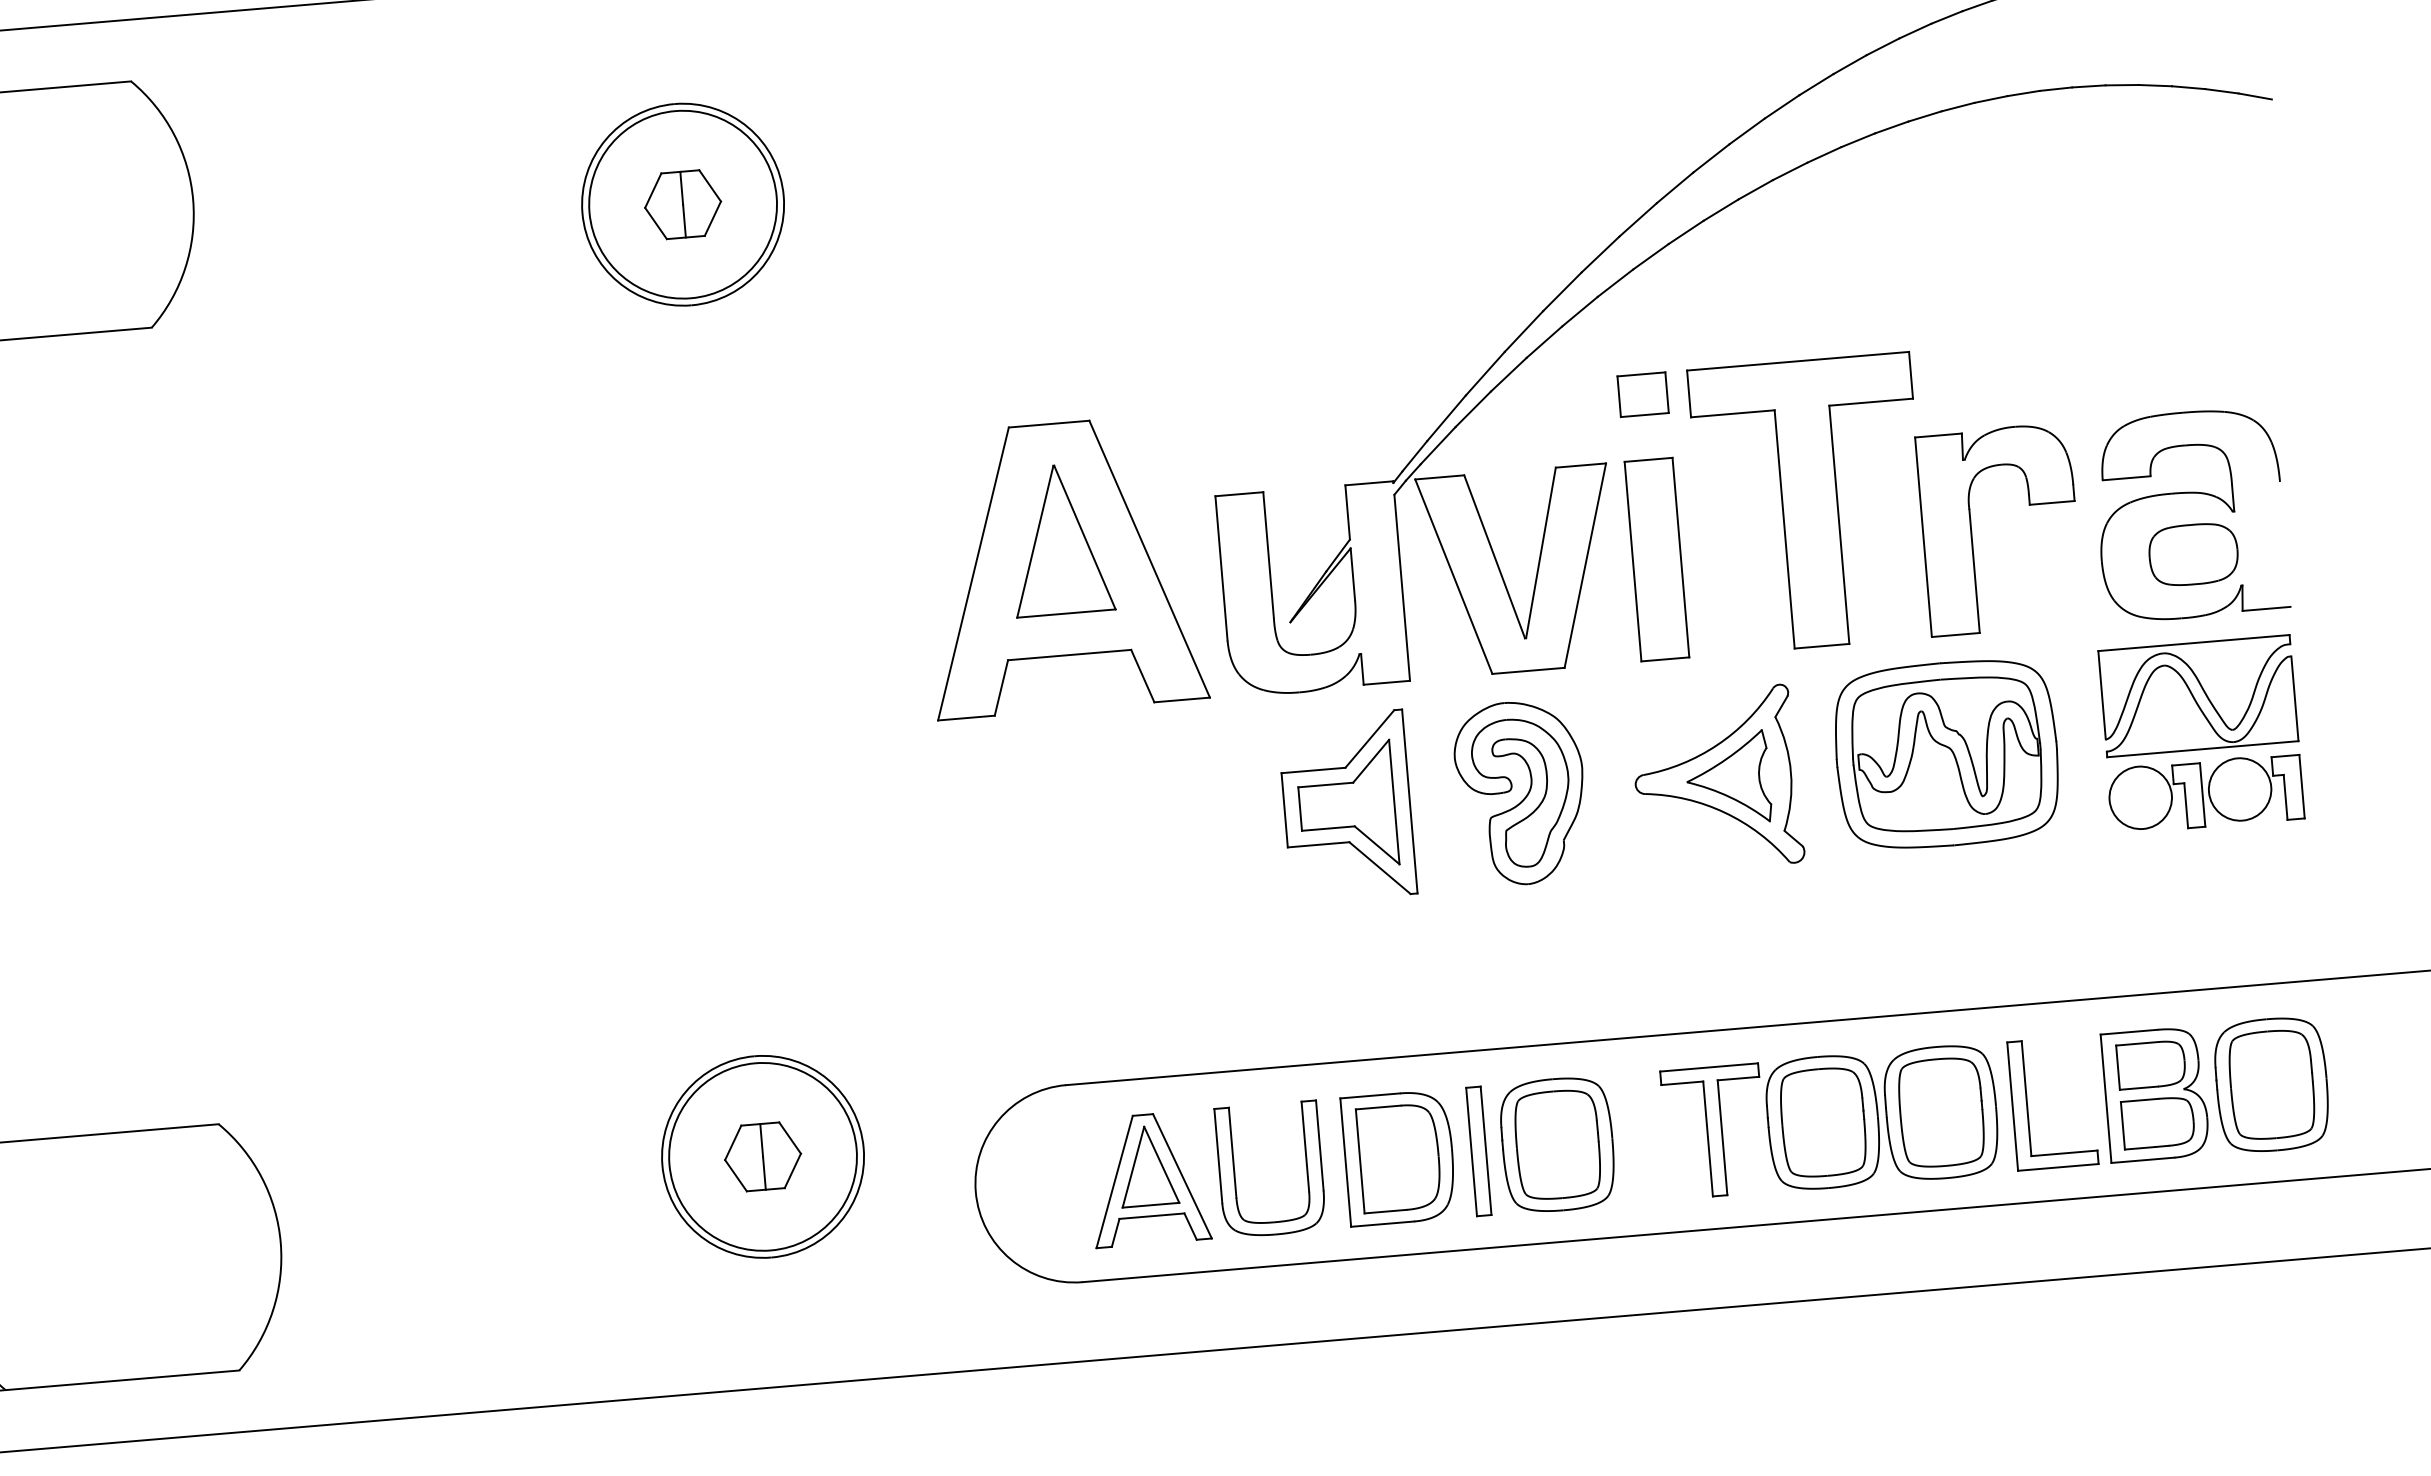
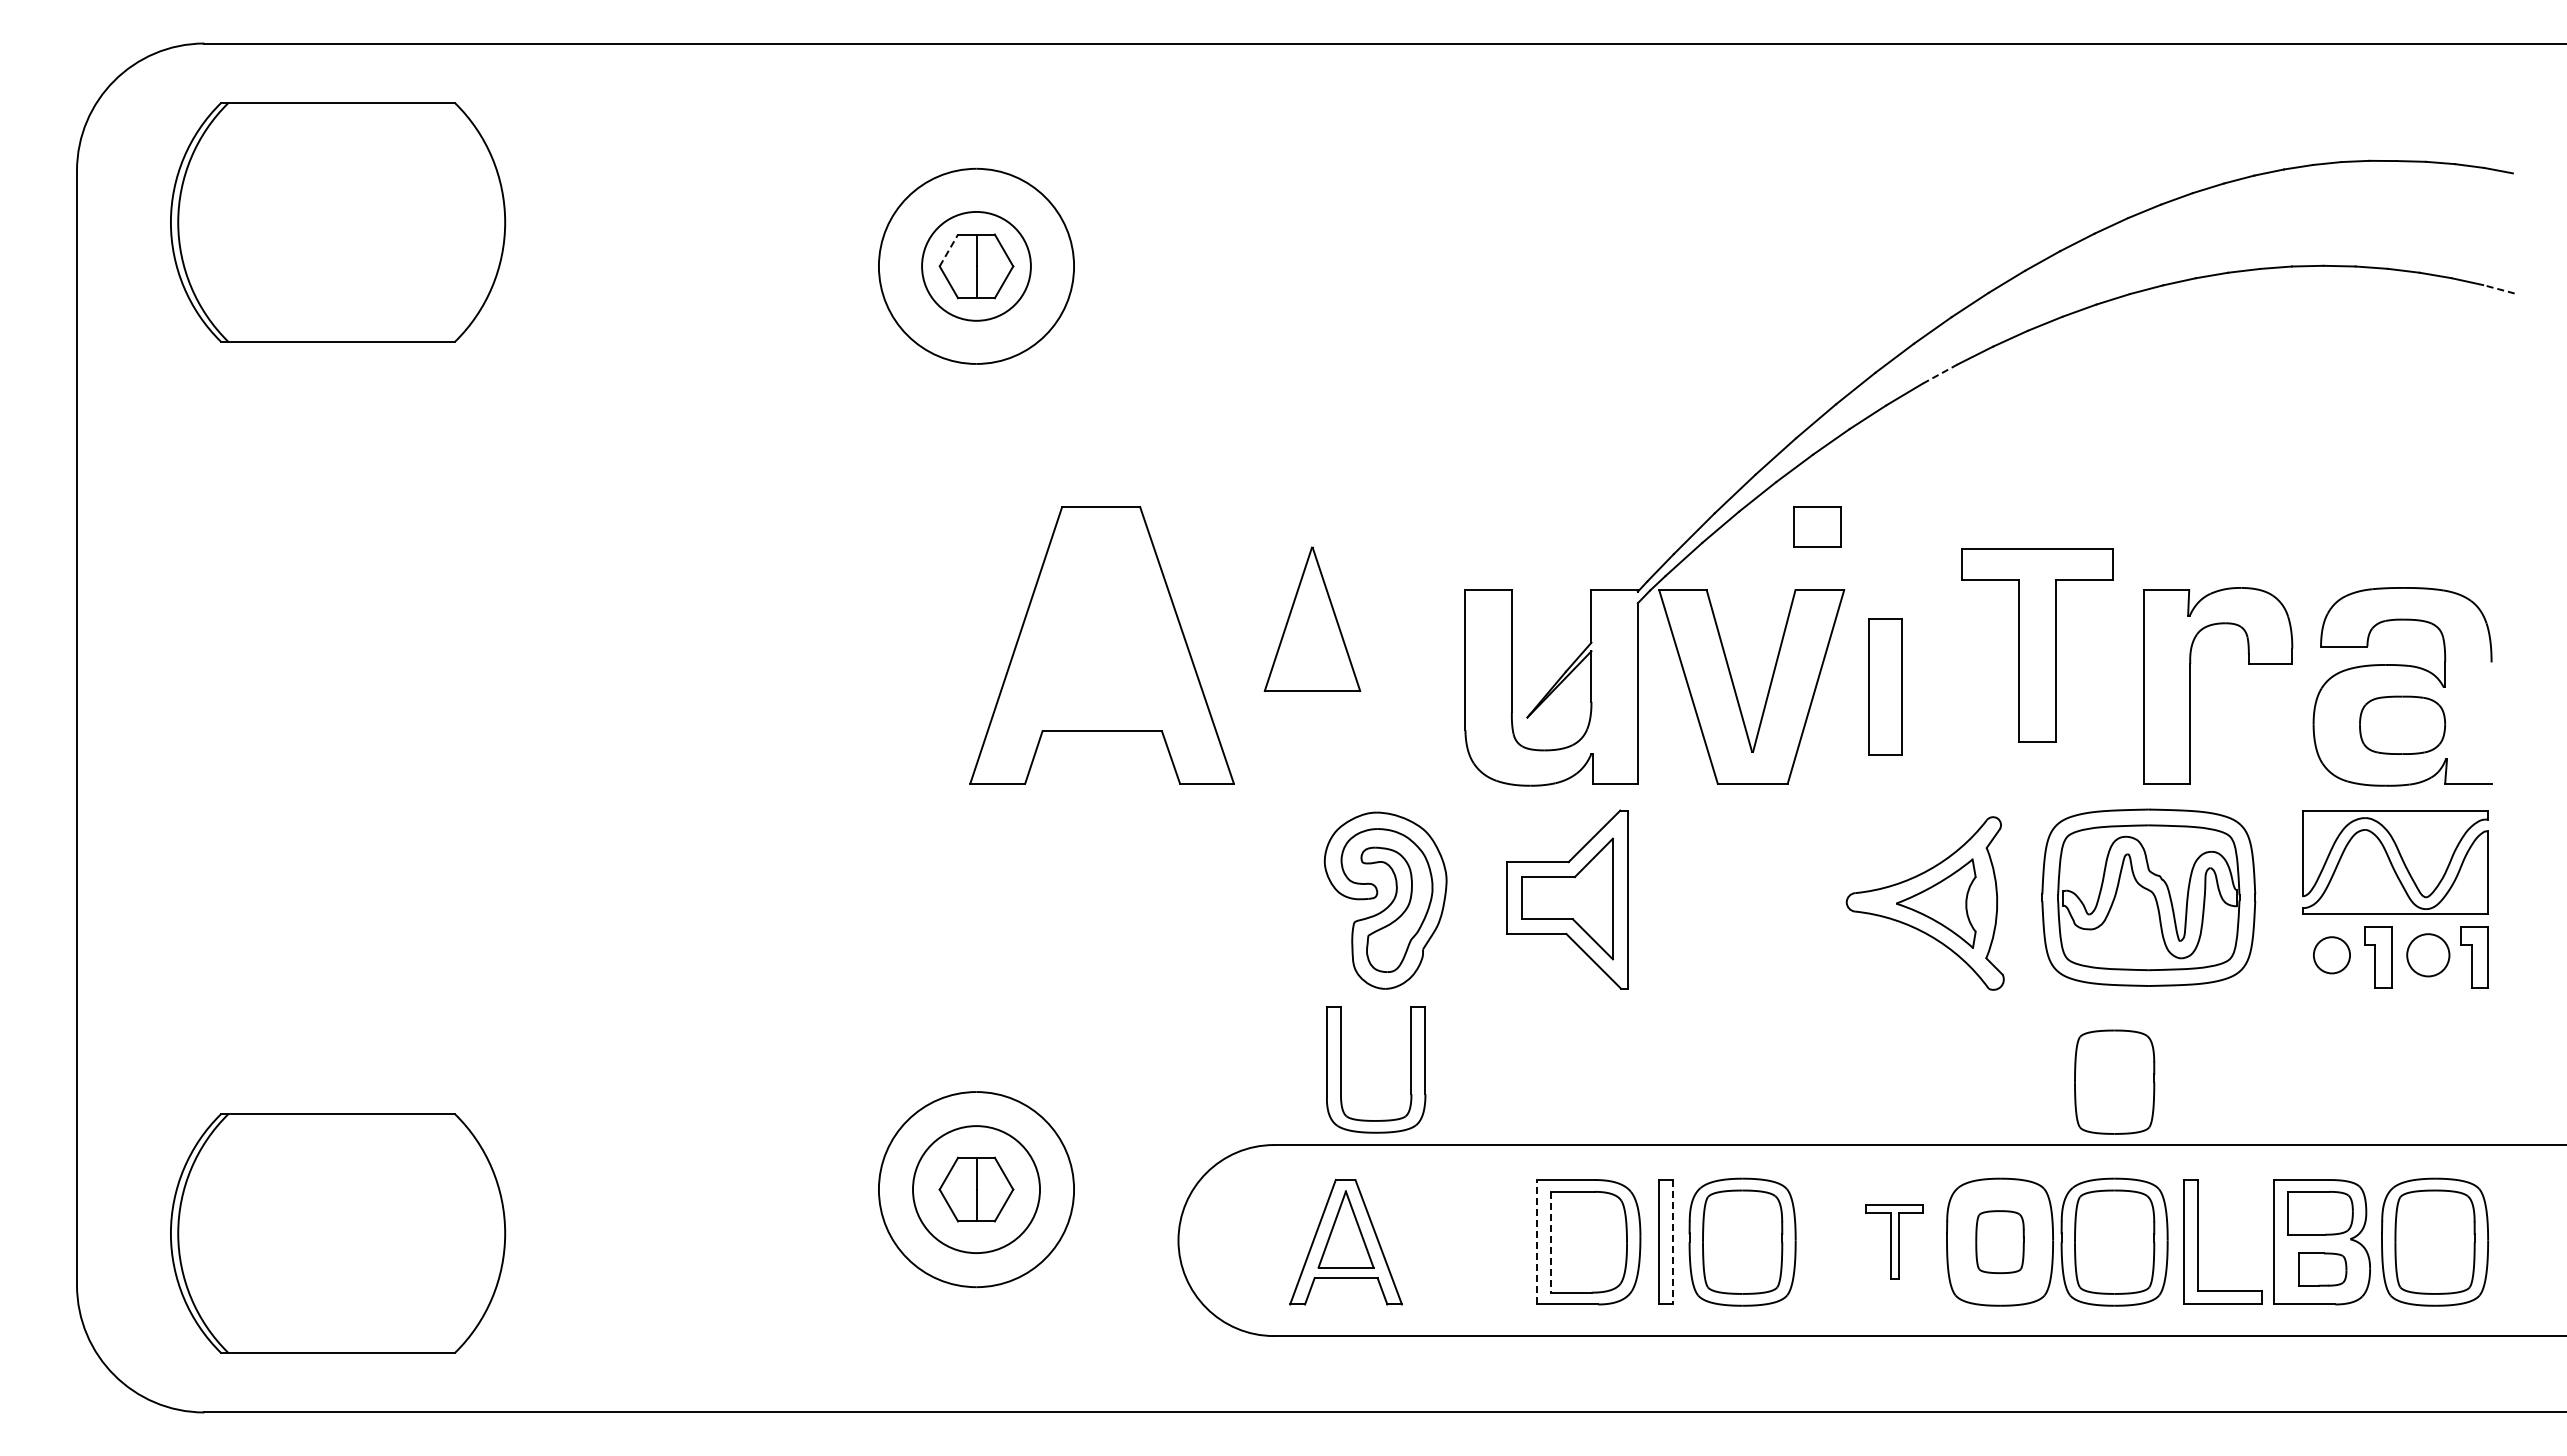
line: (2254, 96) -> (2498, 289), solid -> dashed
line: (653, 190) -> (949, 250), solid -> dashed
circle: (683, 204) -> (976, 266), size x0.6
line: (1685, 232) -> (1939, 374), solid -> dashed
part: (1643, 394) -> (1817, 526), moved
part: (1810, 503) -> (2037, 645), size x0.7
part: (1656, 559) -> (1885, 686), size x0.7
part: (1061, 566) -> (1101, 645), moved
circle: (2240, 789) -> (2428, 955), size x0.7
part: (1520, 792) -> (1385, 900), moved
circle: (2140, 798) -> (2331, 955), size x0.6
part: (1927, 946) -> (2114, 1081), added
part: (1822, 1121) -> (1999, 1241), size x0.6
part: (2158, 1122) -> (2322, 1269), size x0.7
part: (1714, 1130) -> (1894, 1241), size x0.6
line: (1486, 1151) -> (1673, 1242), solid -> dashed
circle: (763, 1156) -> (976, 1189), size x0.7
line: (1346, 1161) -> (1537, 1241), solid -> dashed
line: (1360, 1161) -> (1551, 1242), solid -> dashed
part: (1306, 1166) -> (1410, 1069), moved

